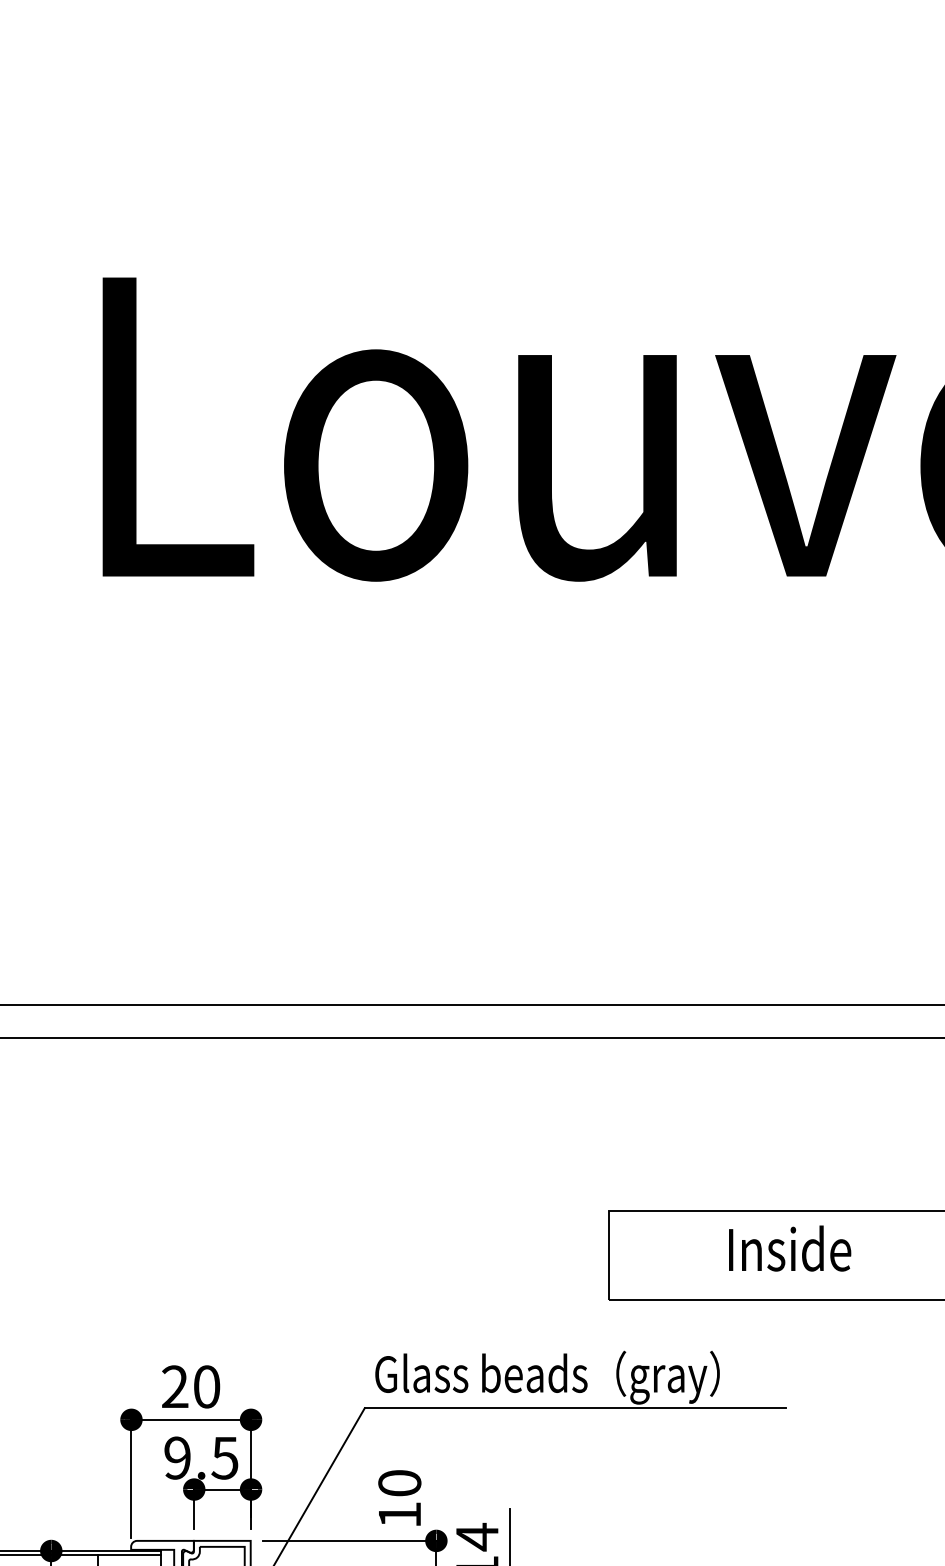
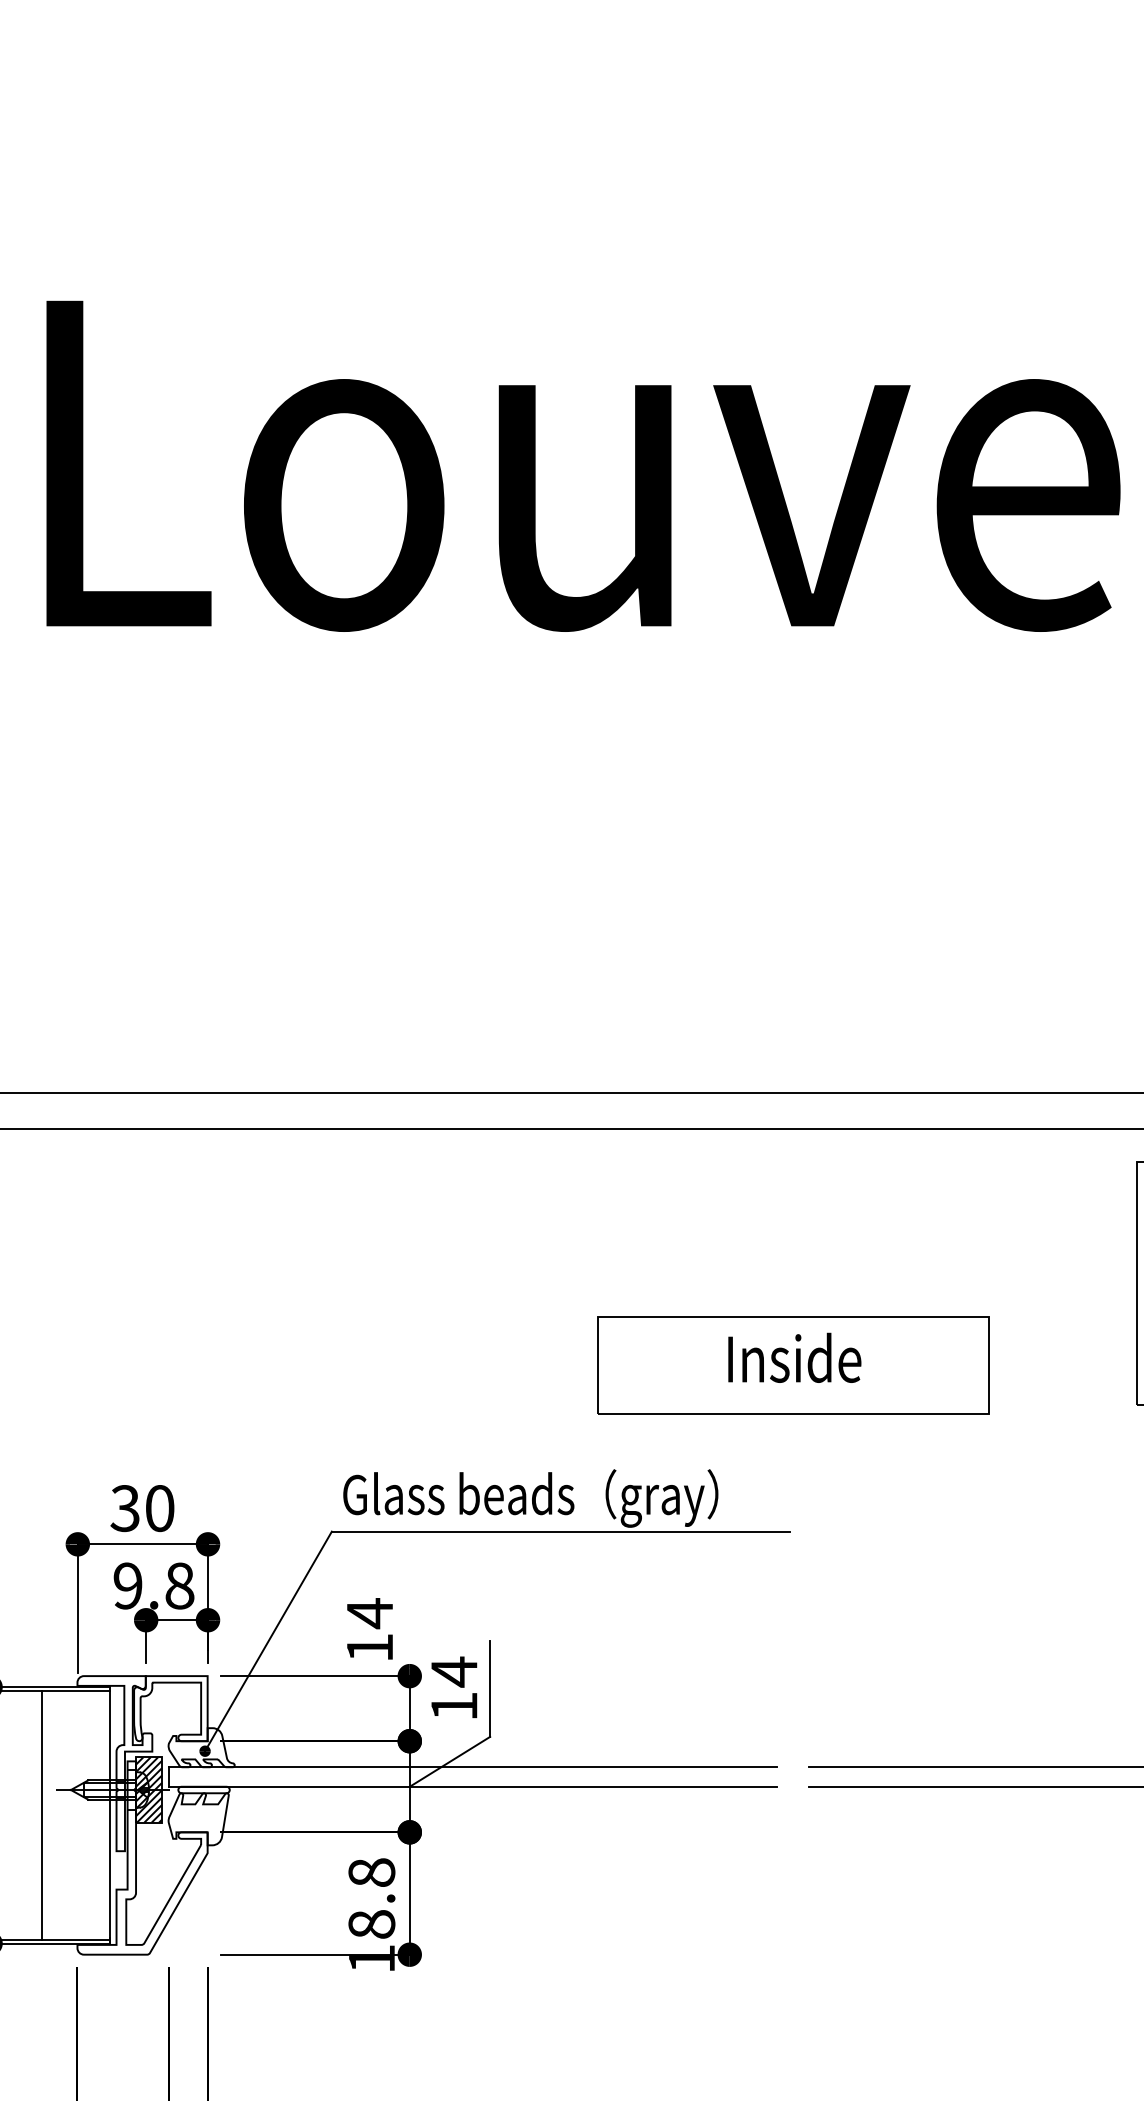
text: (174, 1386) -> (124, 1508), 20 -> 30
text: (224, 1457) -> (179, 1585), 9.5 -> 9.8
text: (399, 1483) -> (369, 1613), 10 -> 14

